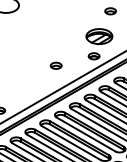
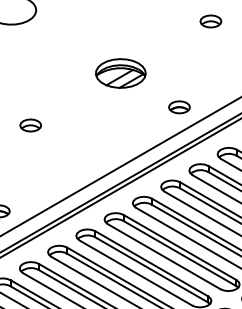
part: (99, 36) -> (121, 73), moved
part: (55, 65) -> (29, 124), moved

